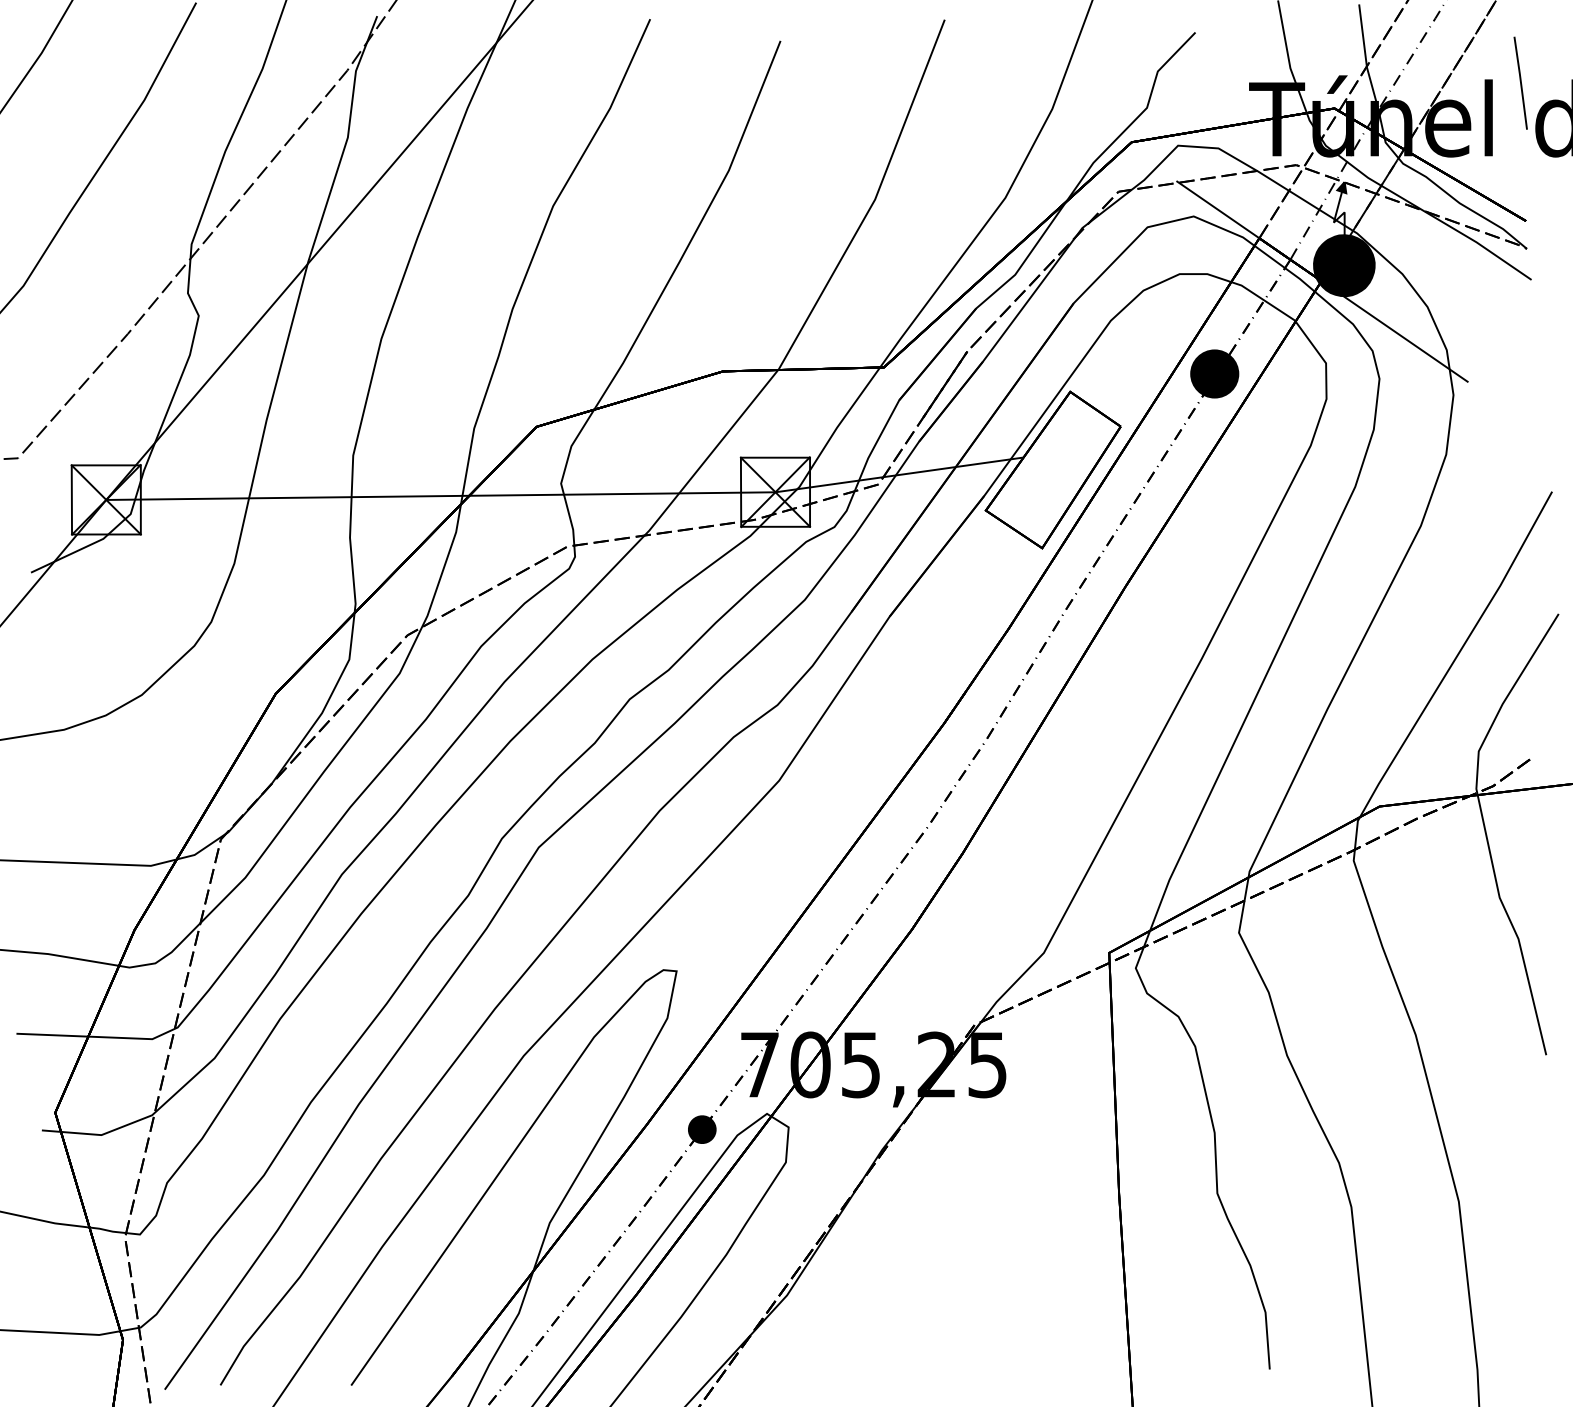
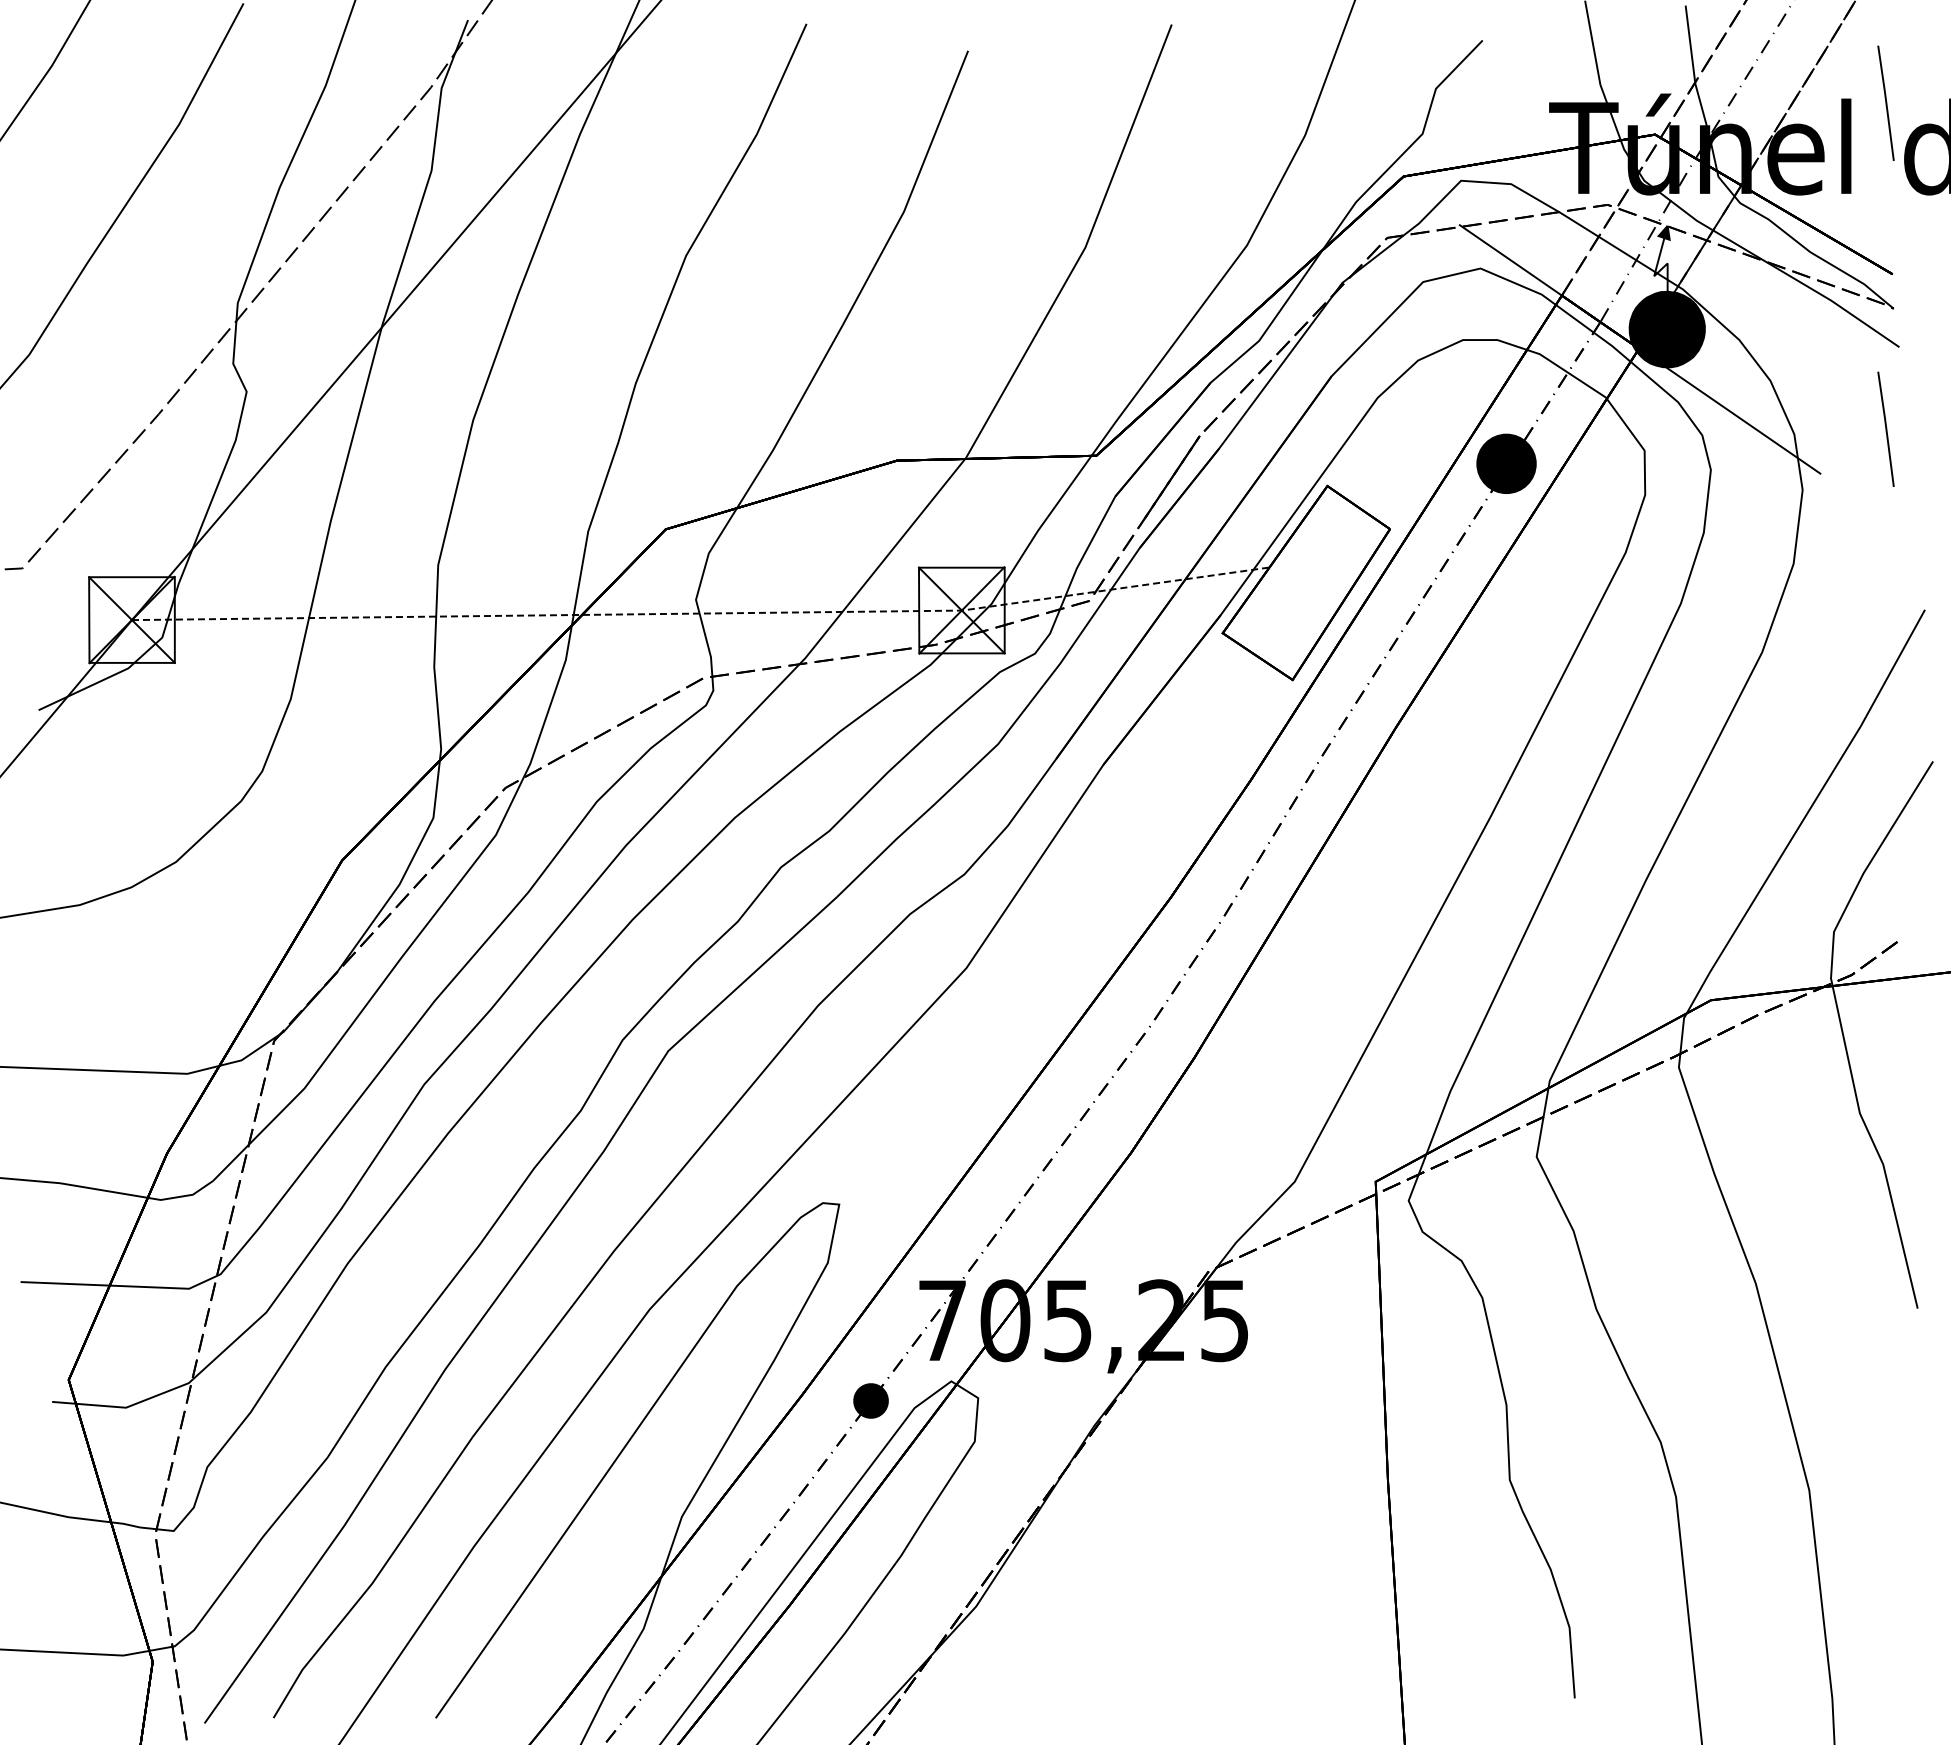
line: (1520, 345) -> (1885, 428), added
line: (566, 494) -> (702, 613), solid -> dashed

